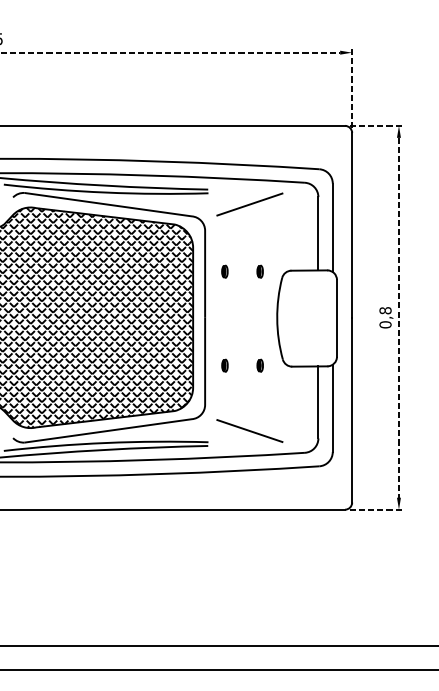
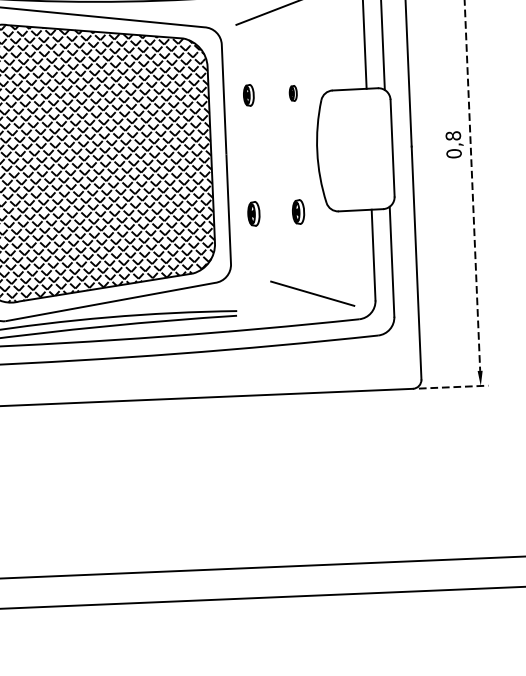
part: (224, 271) -> (248, 95), size x1.4
part: (224, 365) -> (253, 213), size x1.6
part: (259, 365) -> (297, 211), size x1.6
line: (249, 430) -> (312, 293), moved

